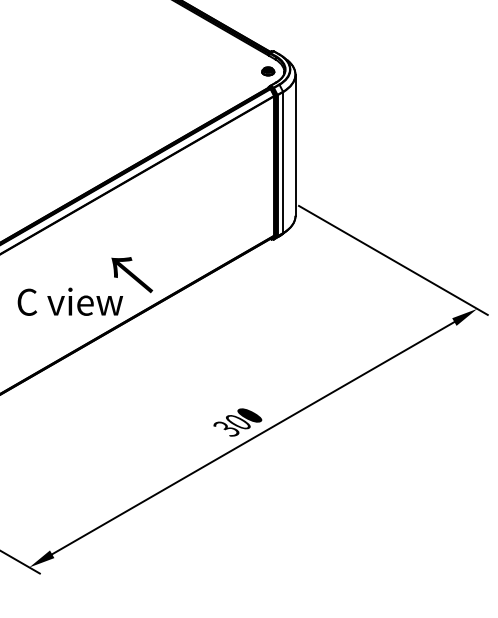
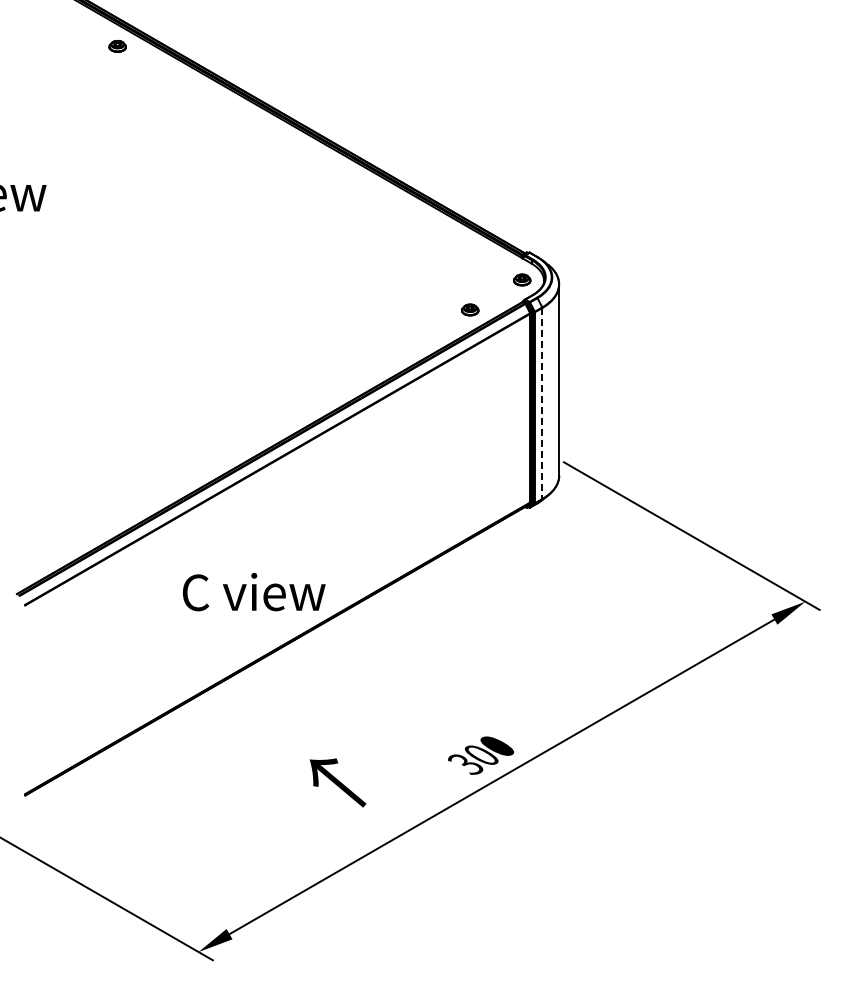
part: (230, 93) -> (470, 309), added
line: (283, 162) -> (542, 403), solid -> dashed
text: (131, 274) -> (337, 782), moved

